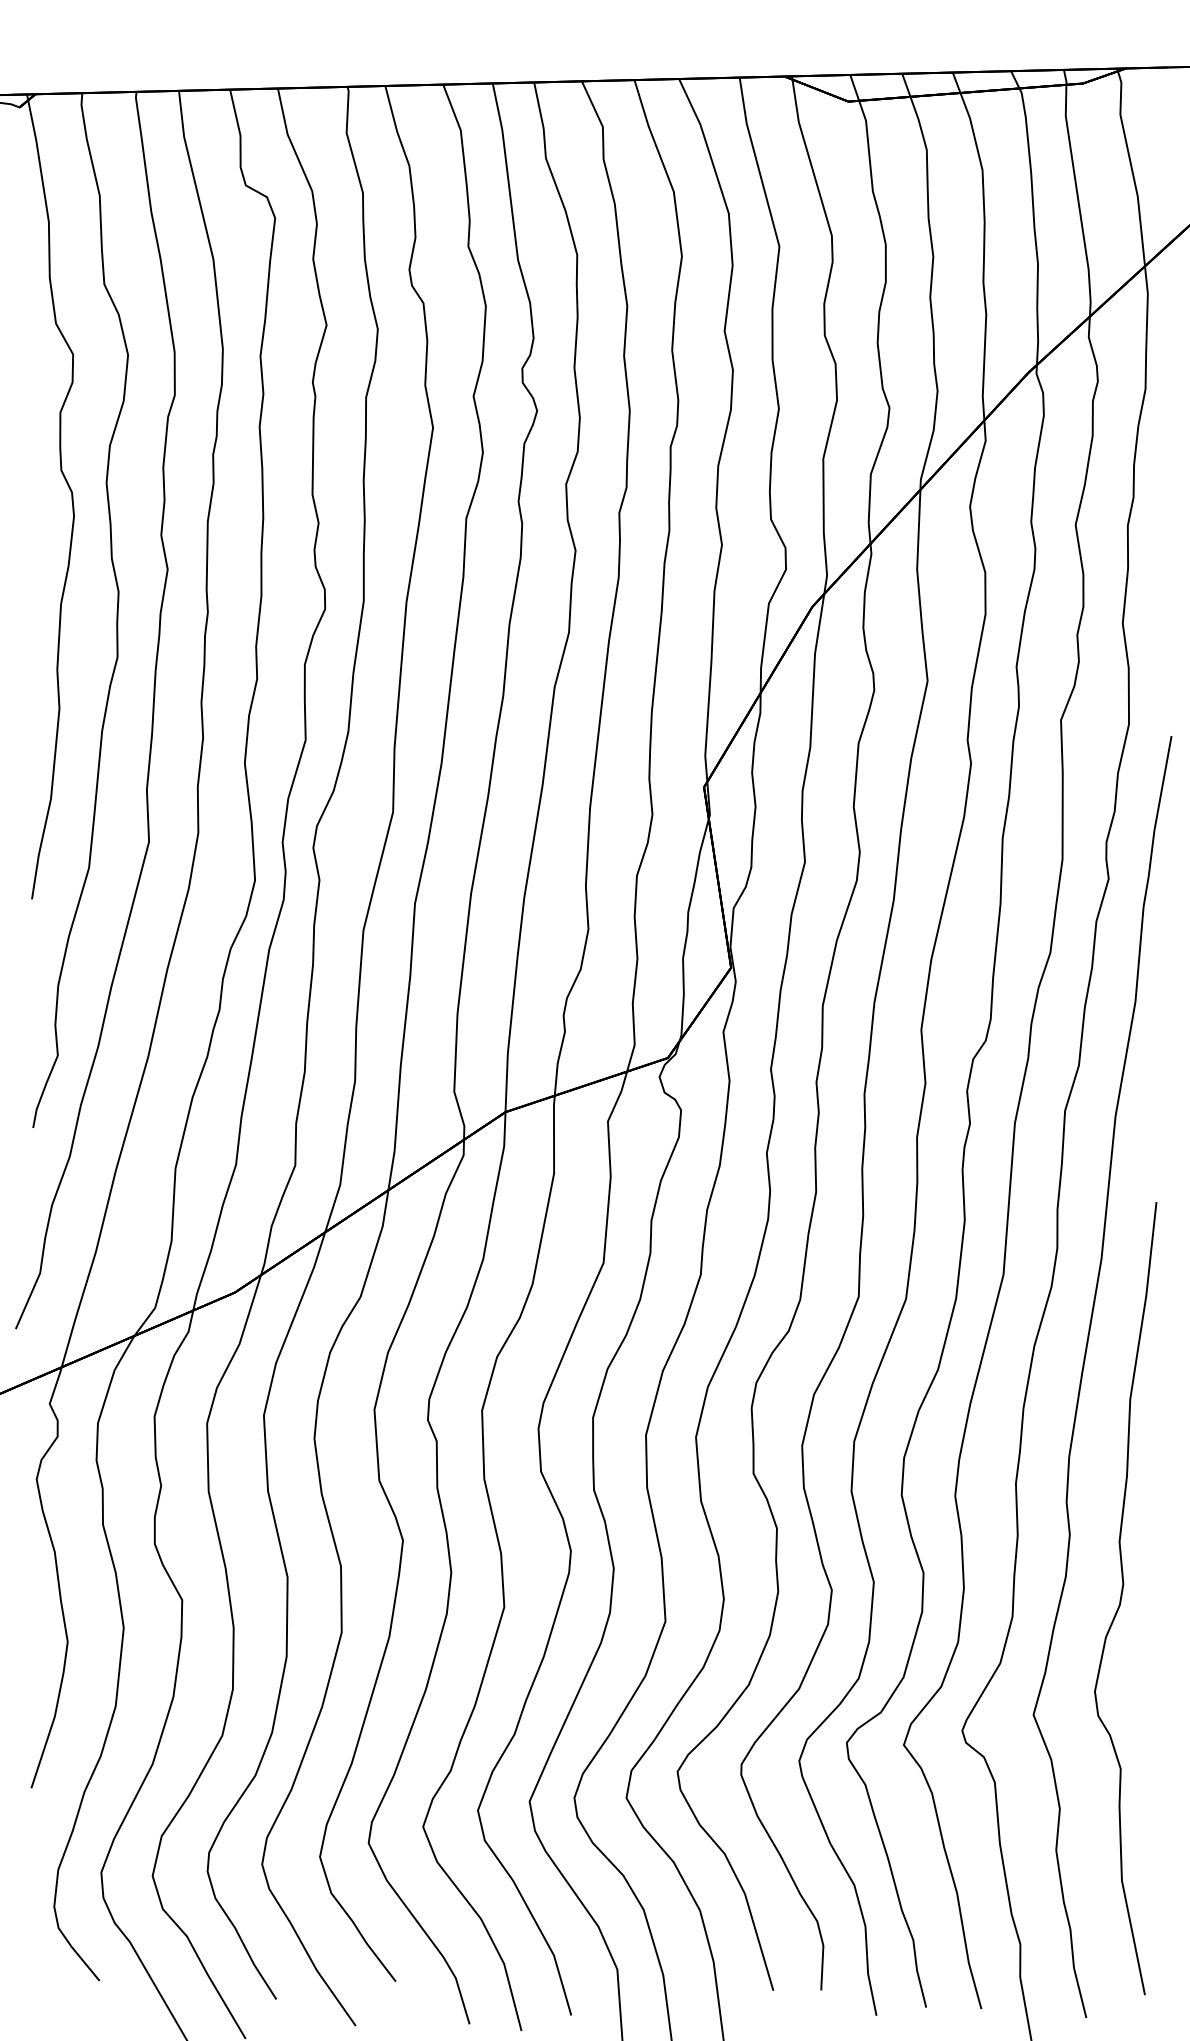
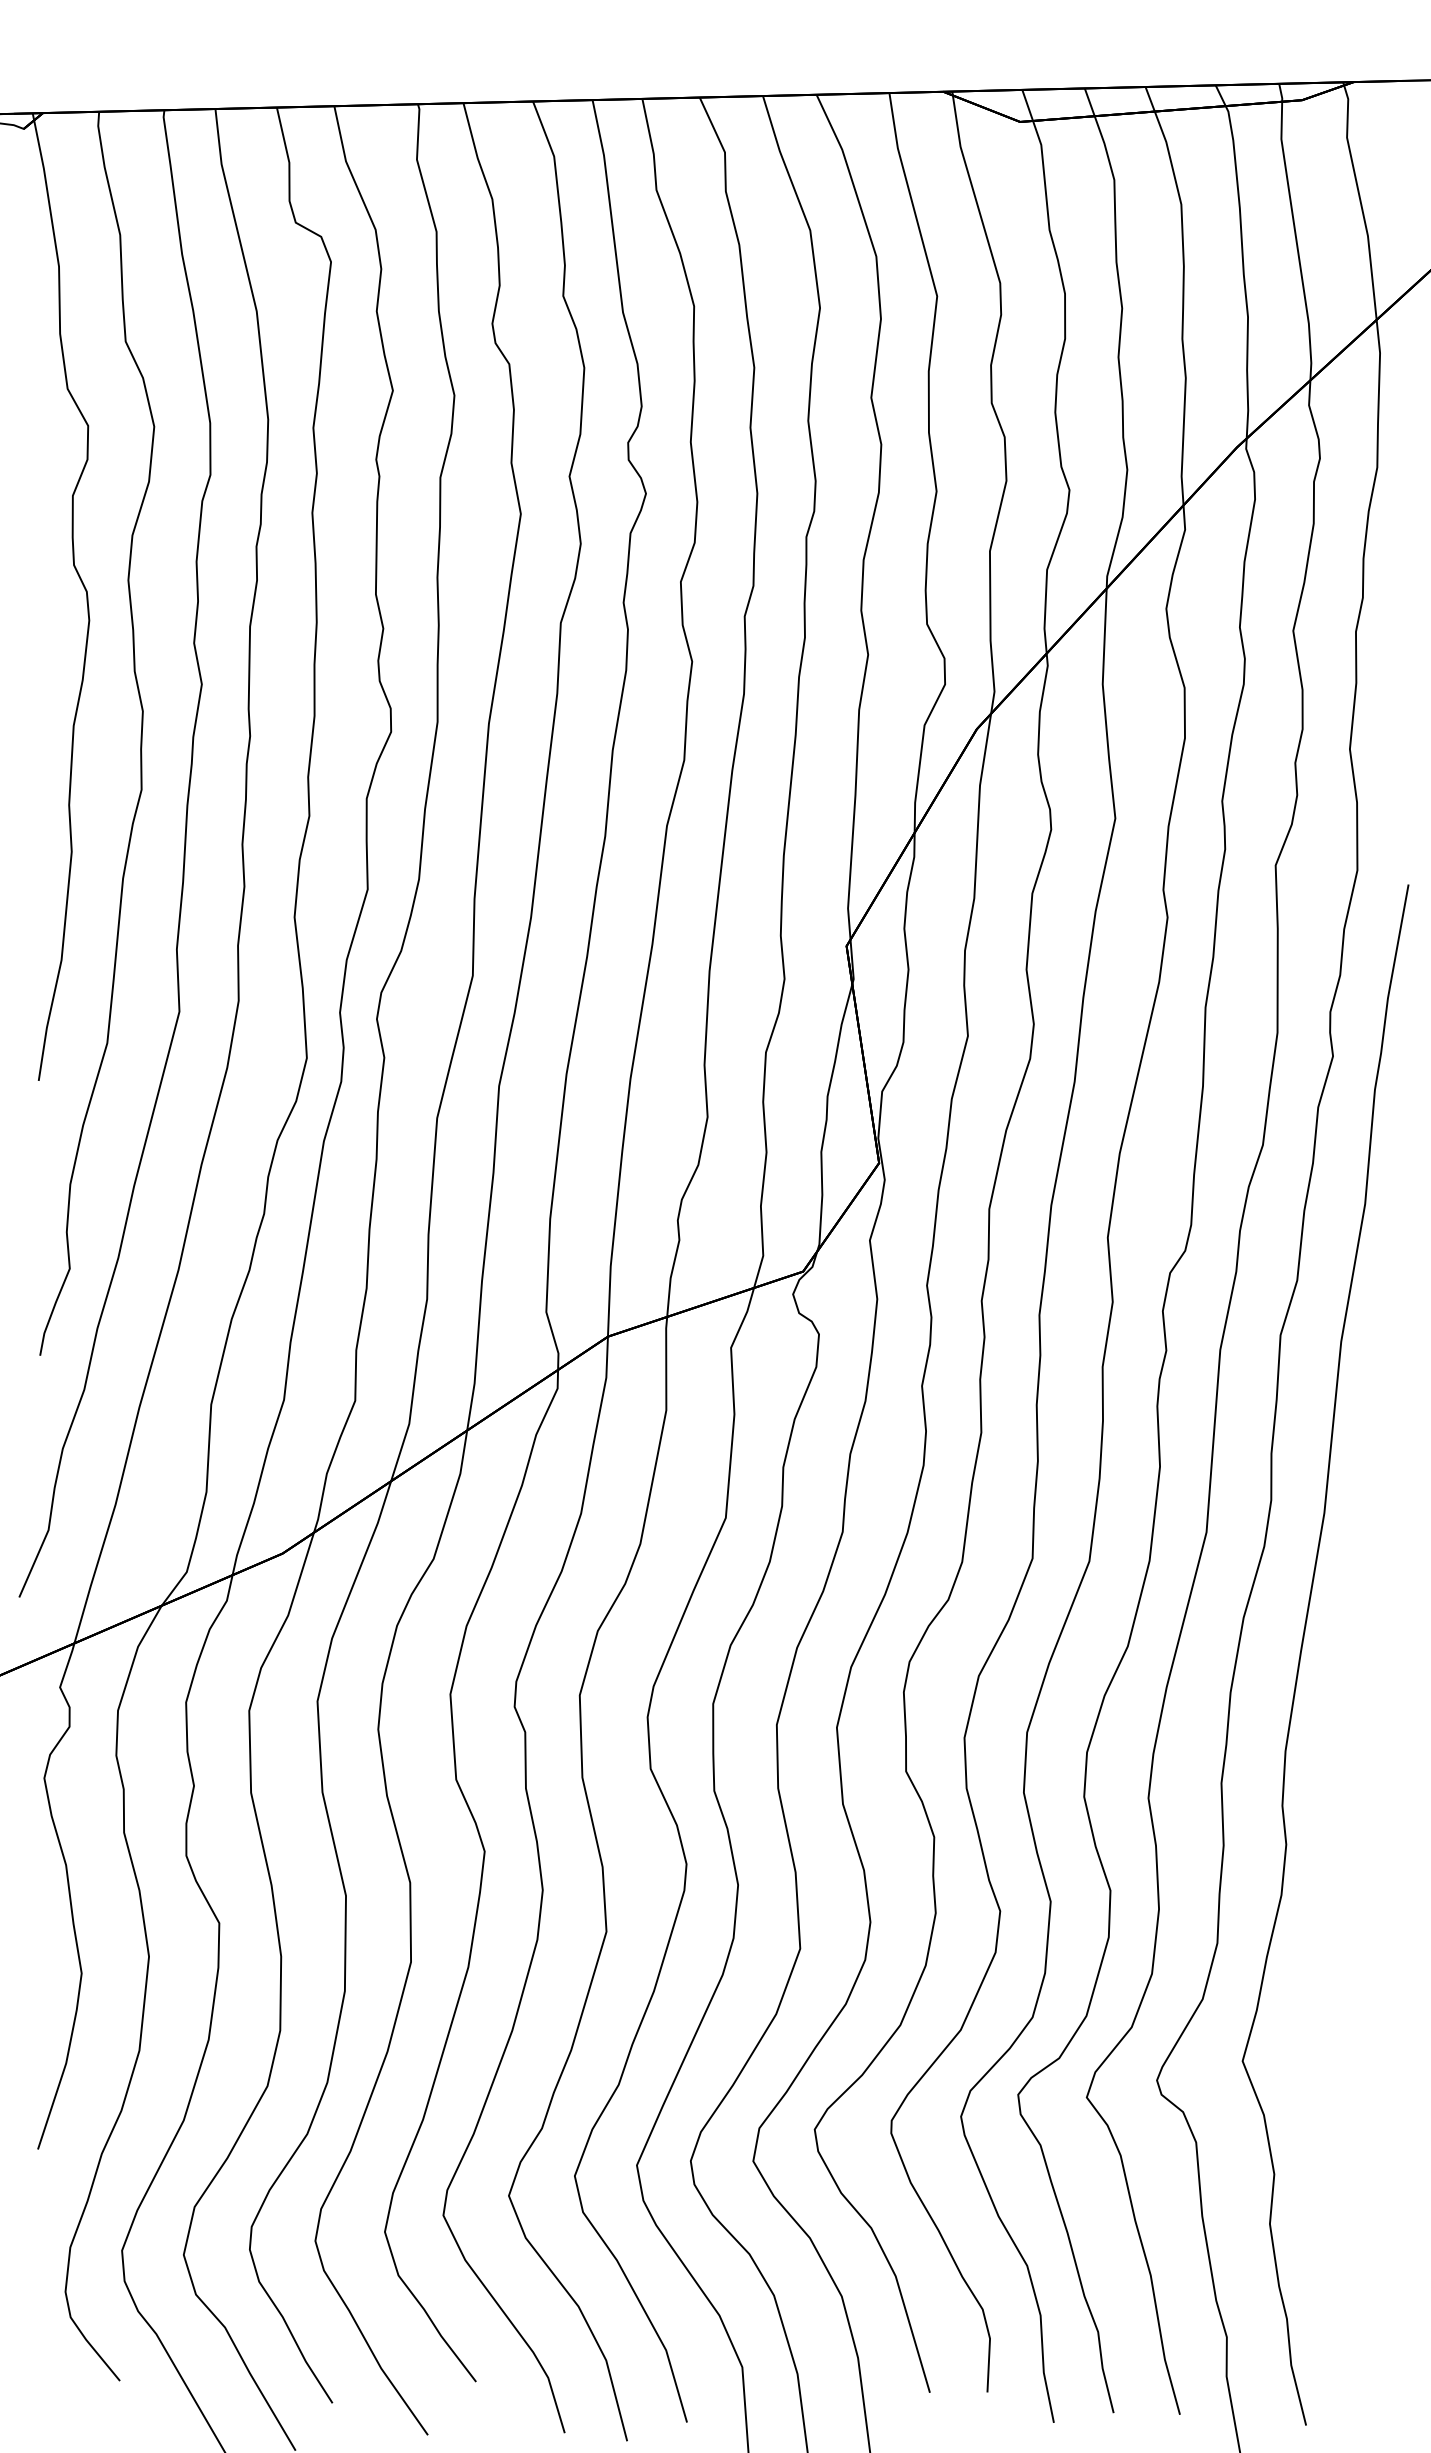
curve: (1122, 1596) -> (1349, 1918), removed

